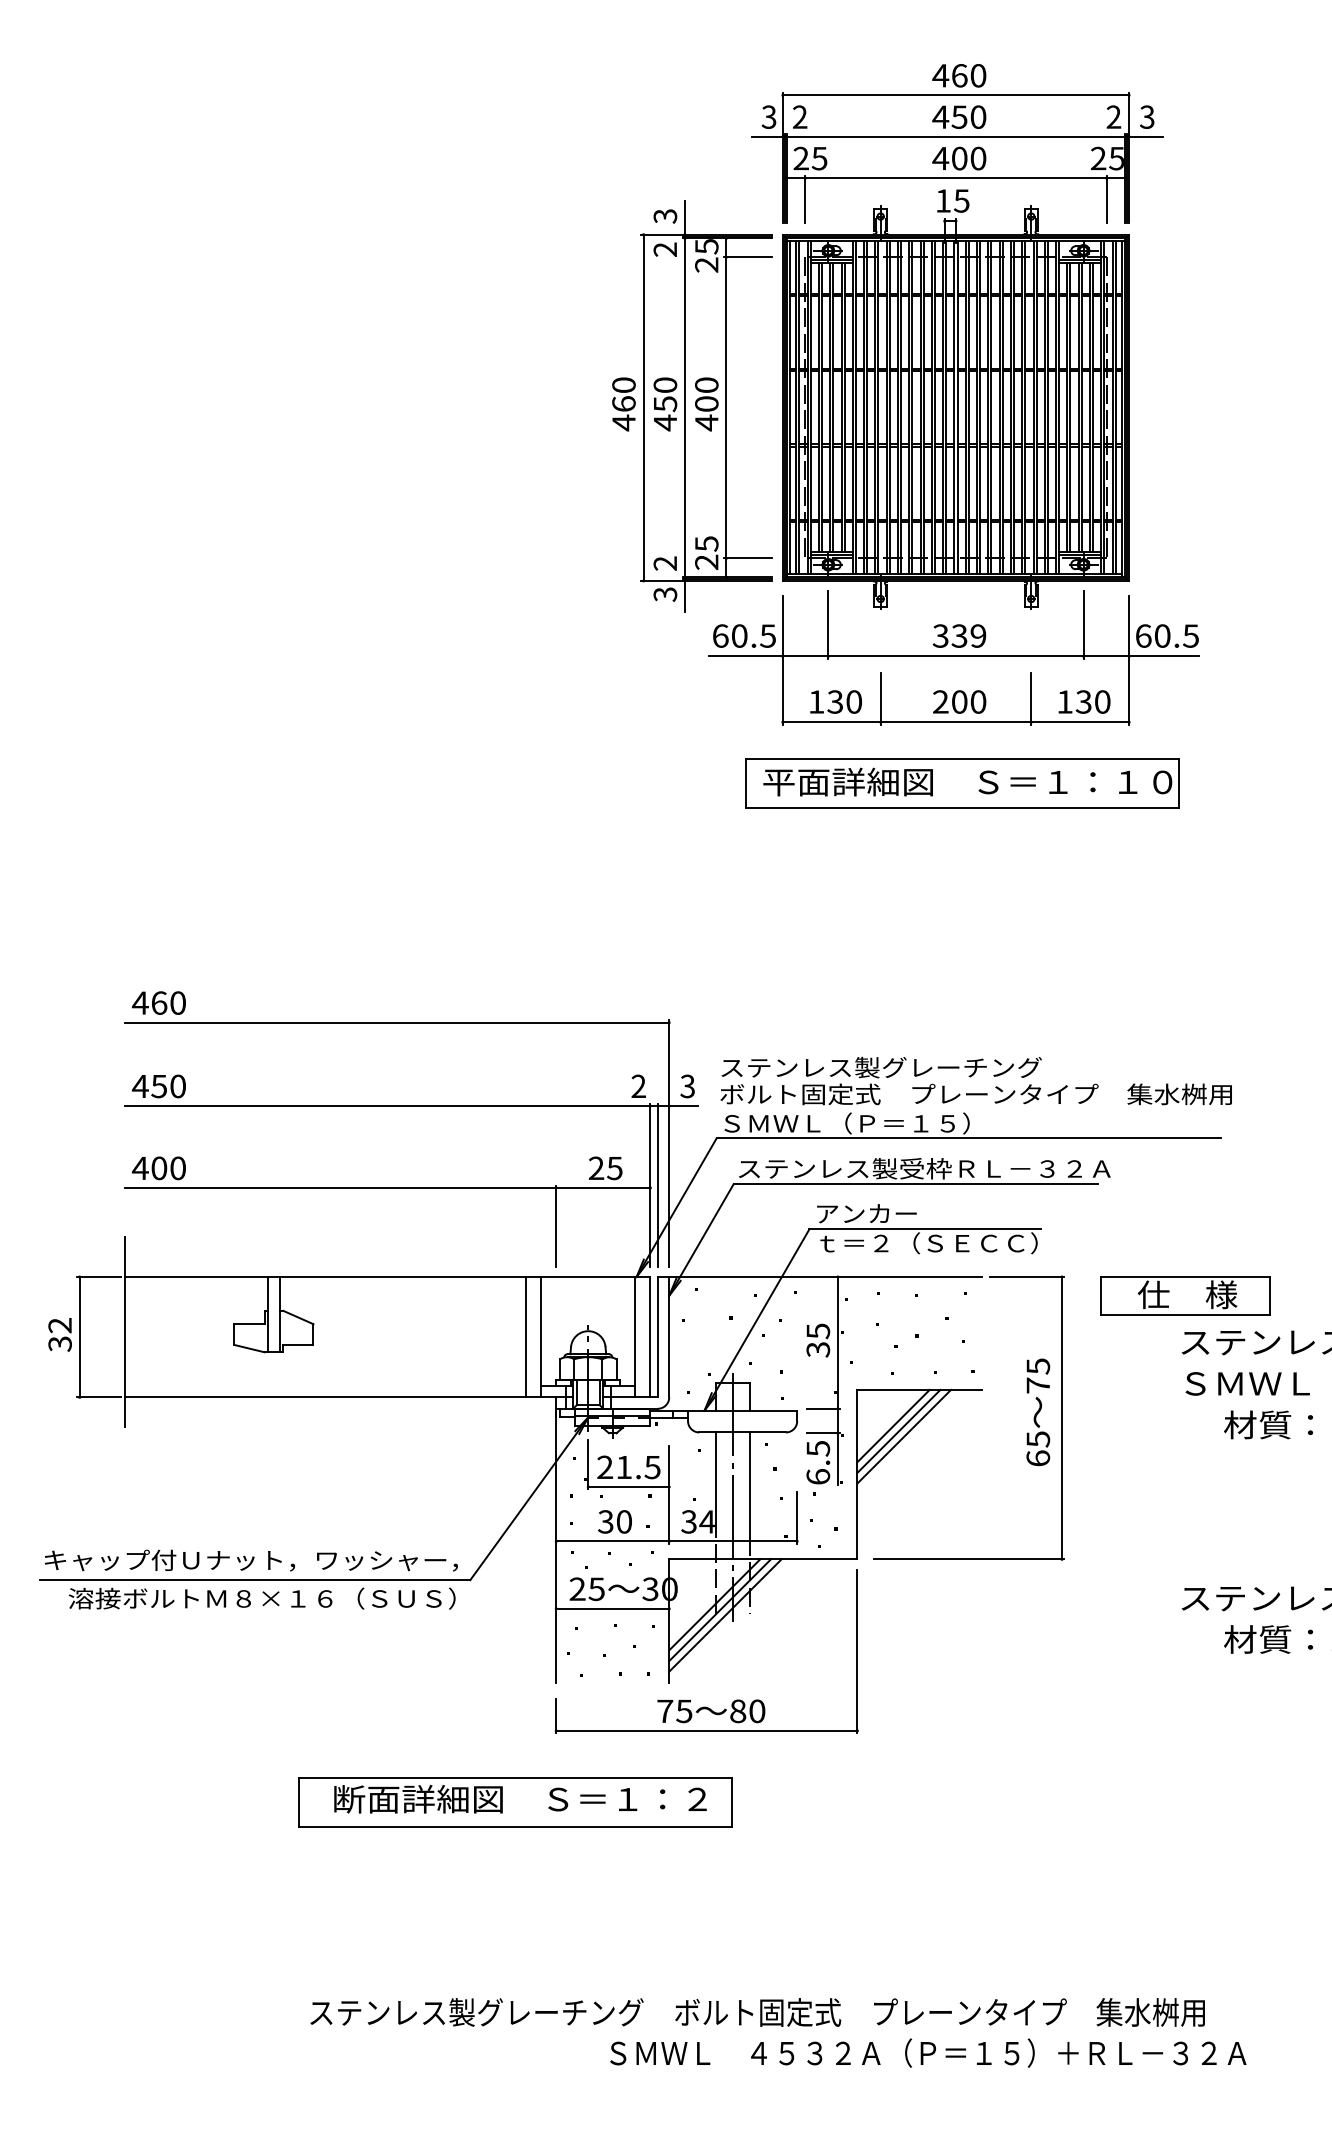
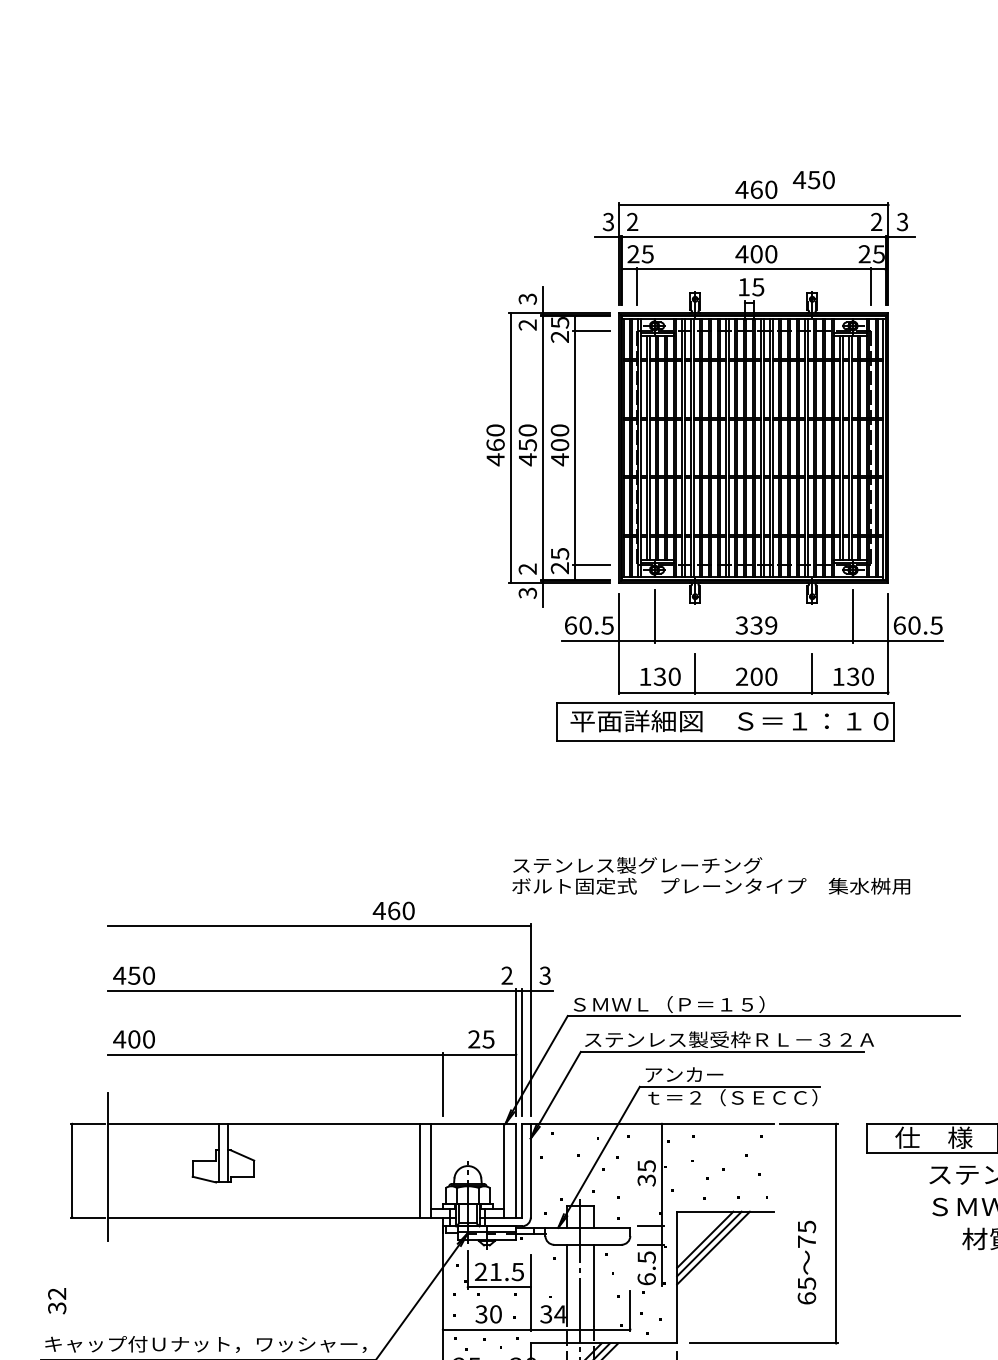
text: (959, 116) -> (814, 179), moved
part: (962, 783) -> (725, 722), moved
text: (158, 1002) -> (393, 910), moved
text: (975, 1080) -> (710, 875), moved
text: (59, 1334) -> (56, 1300), moved
text: (1038, 1412) -> (807, 1262), moved

